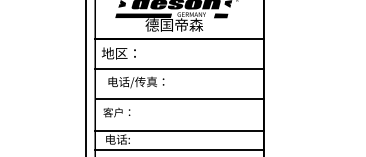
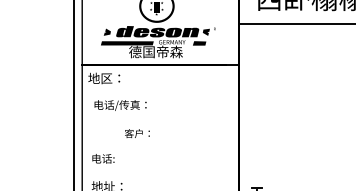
line: (179, 69) -> (160, 93), removed
line: (180, 99) -> (161, 121), removed
text: (117, 112) -> (137, 133), moved
line: (179, 130) -> (160, 150), removed
line: (179, 149) -> (160, 168), removed

